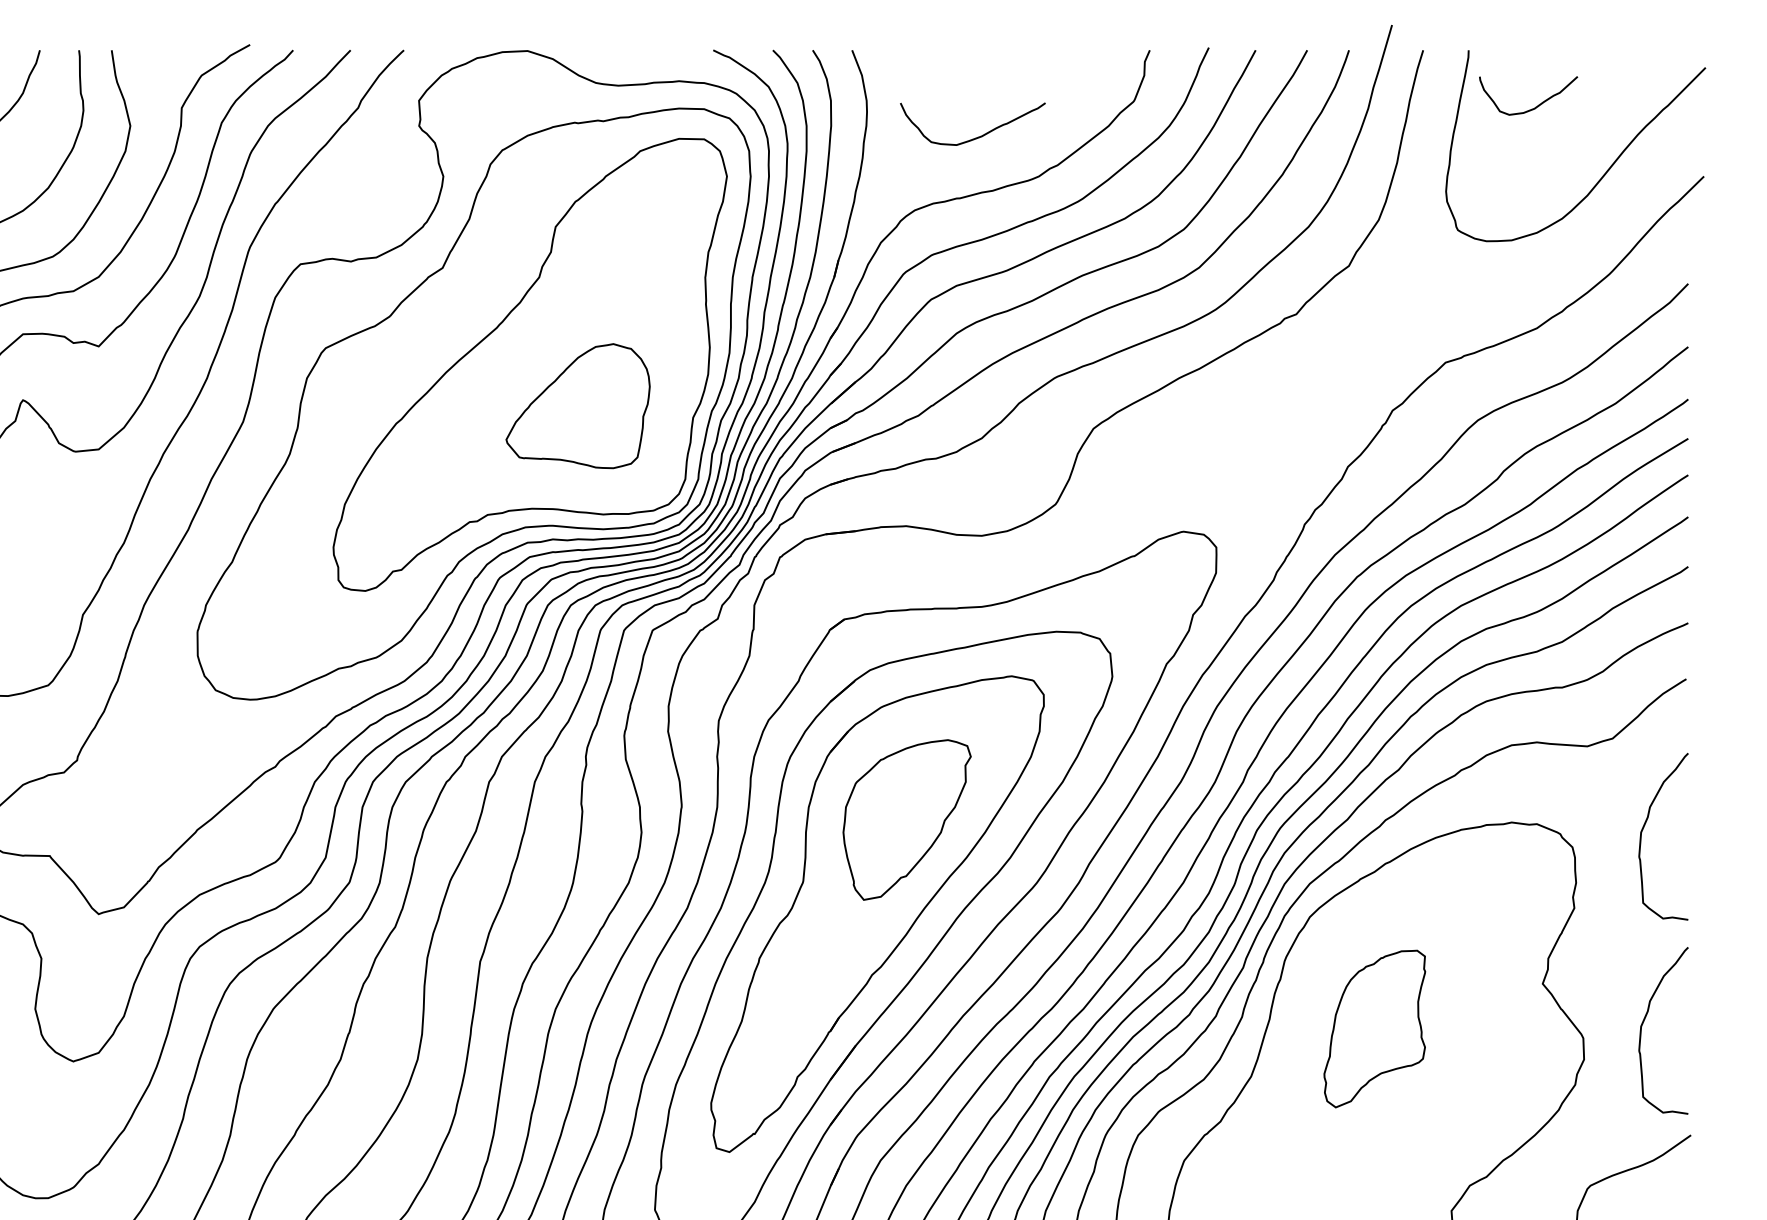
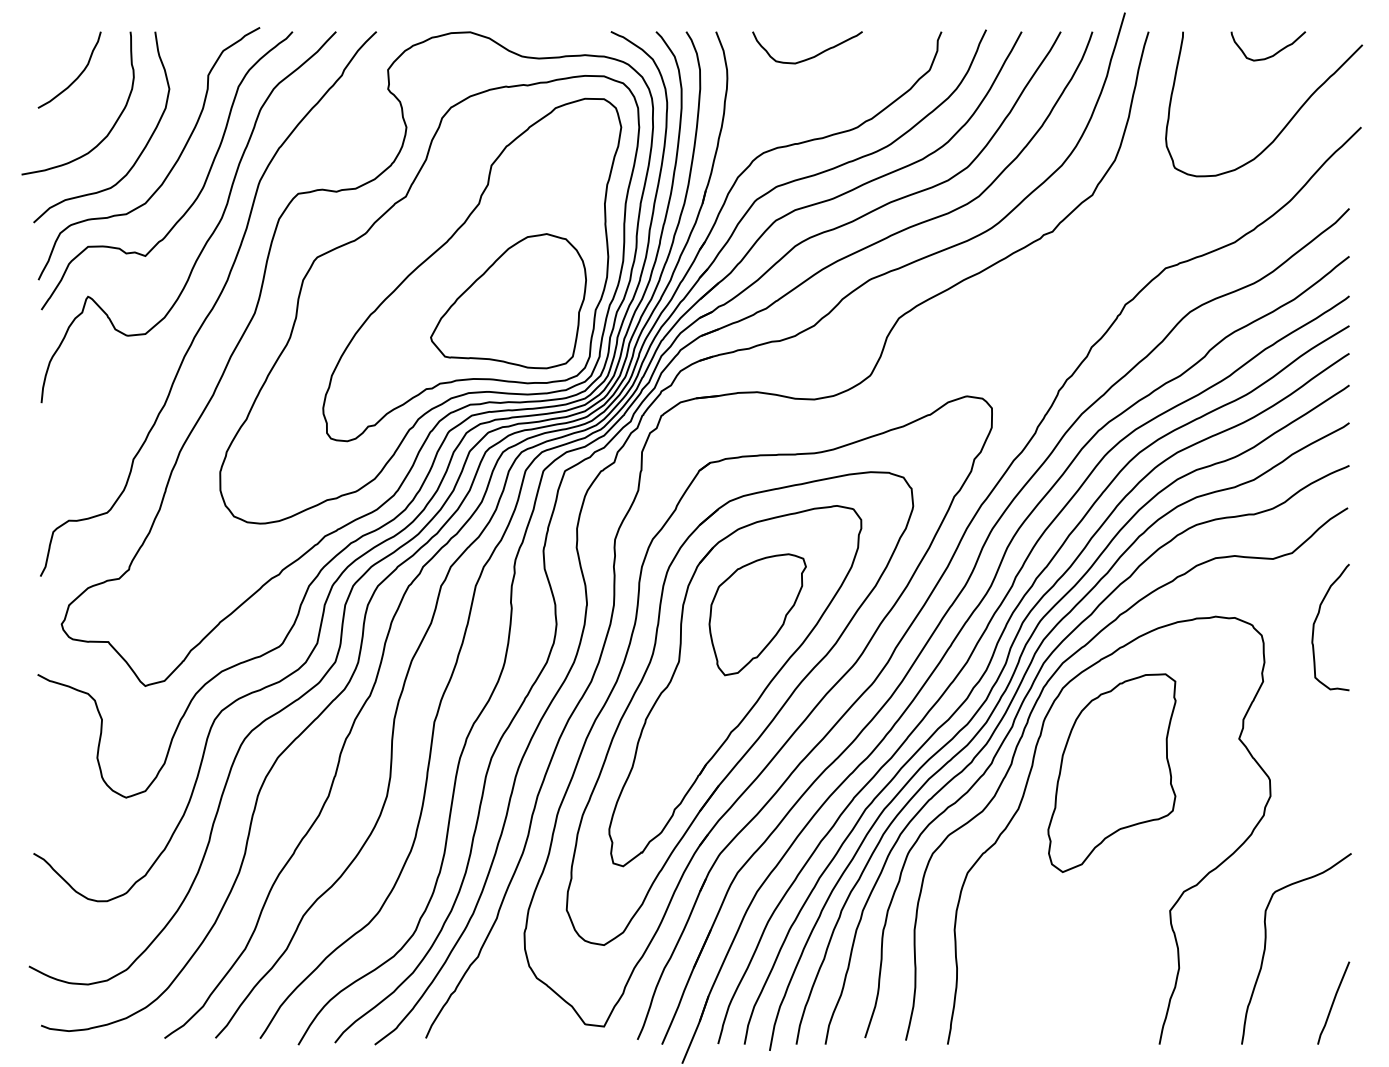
curve: (1536, 105) -> (1274, 53), moved
curve: (975, 137) -> (809, 57), moved
part: (578, 406) -> (508, 301), size x1.43
curve: (1644, 1021) -> (1316, 767), removed
part: (1374, 1028) -> (1111, 772), size x1.67

